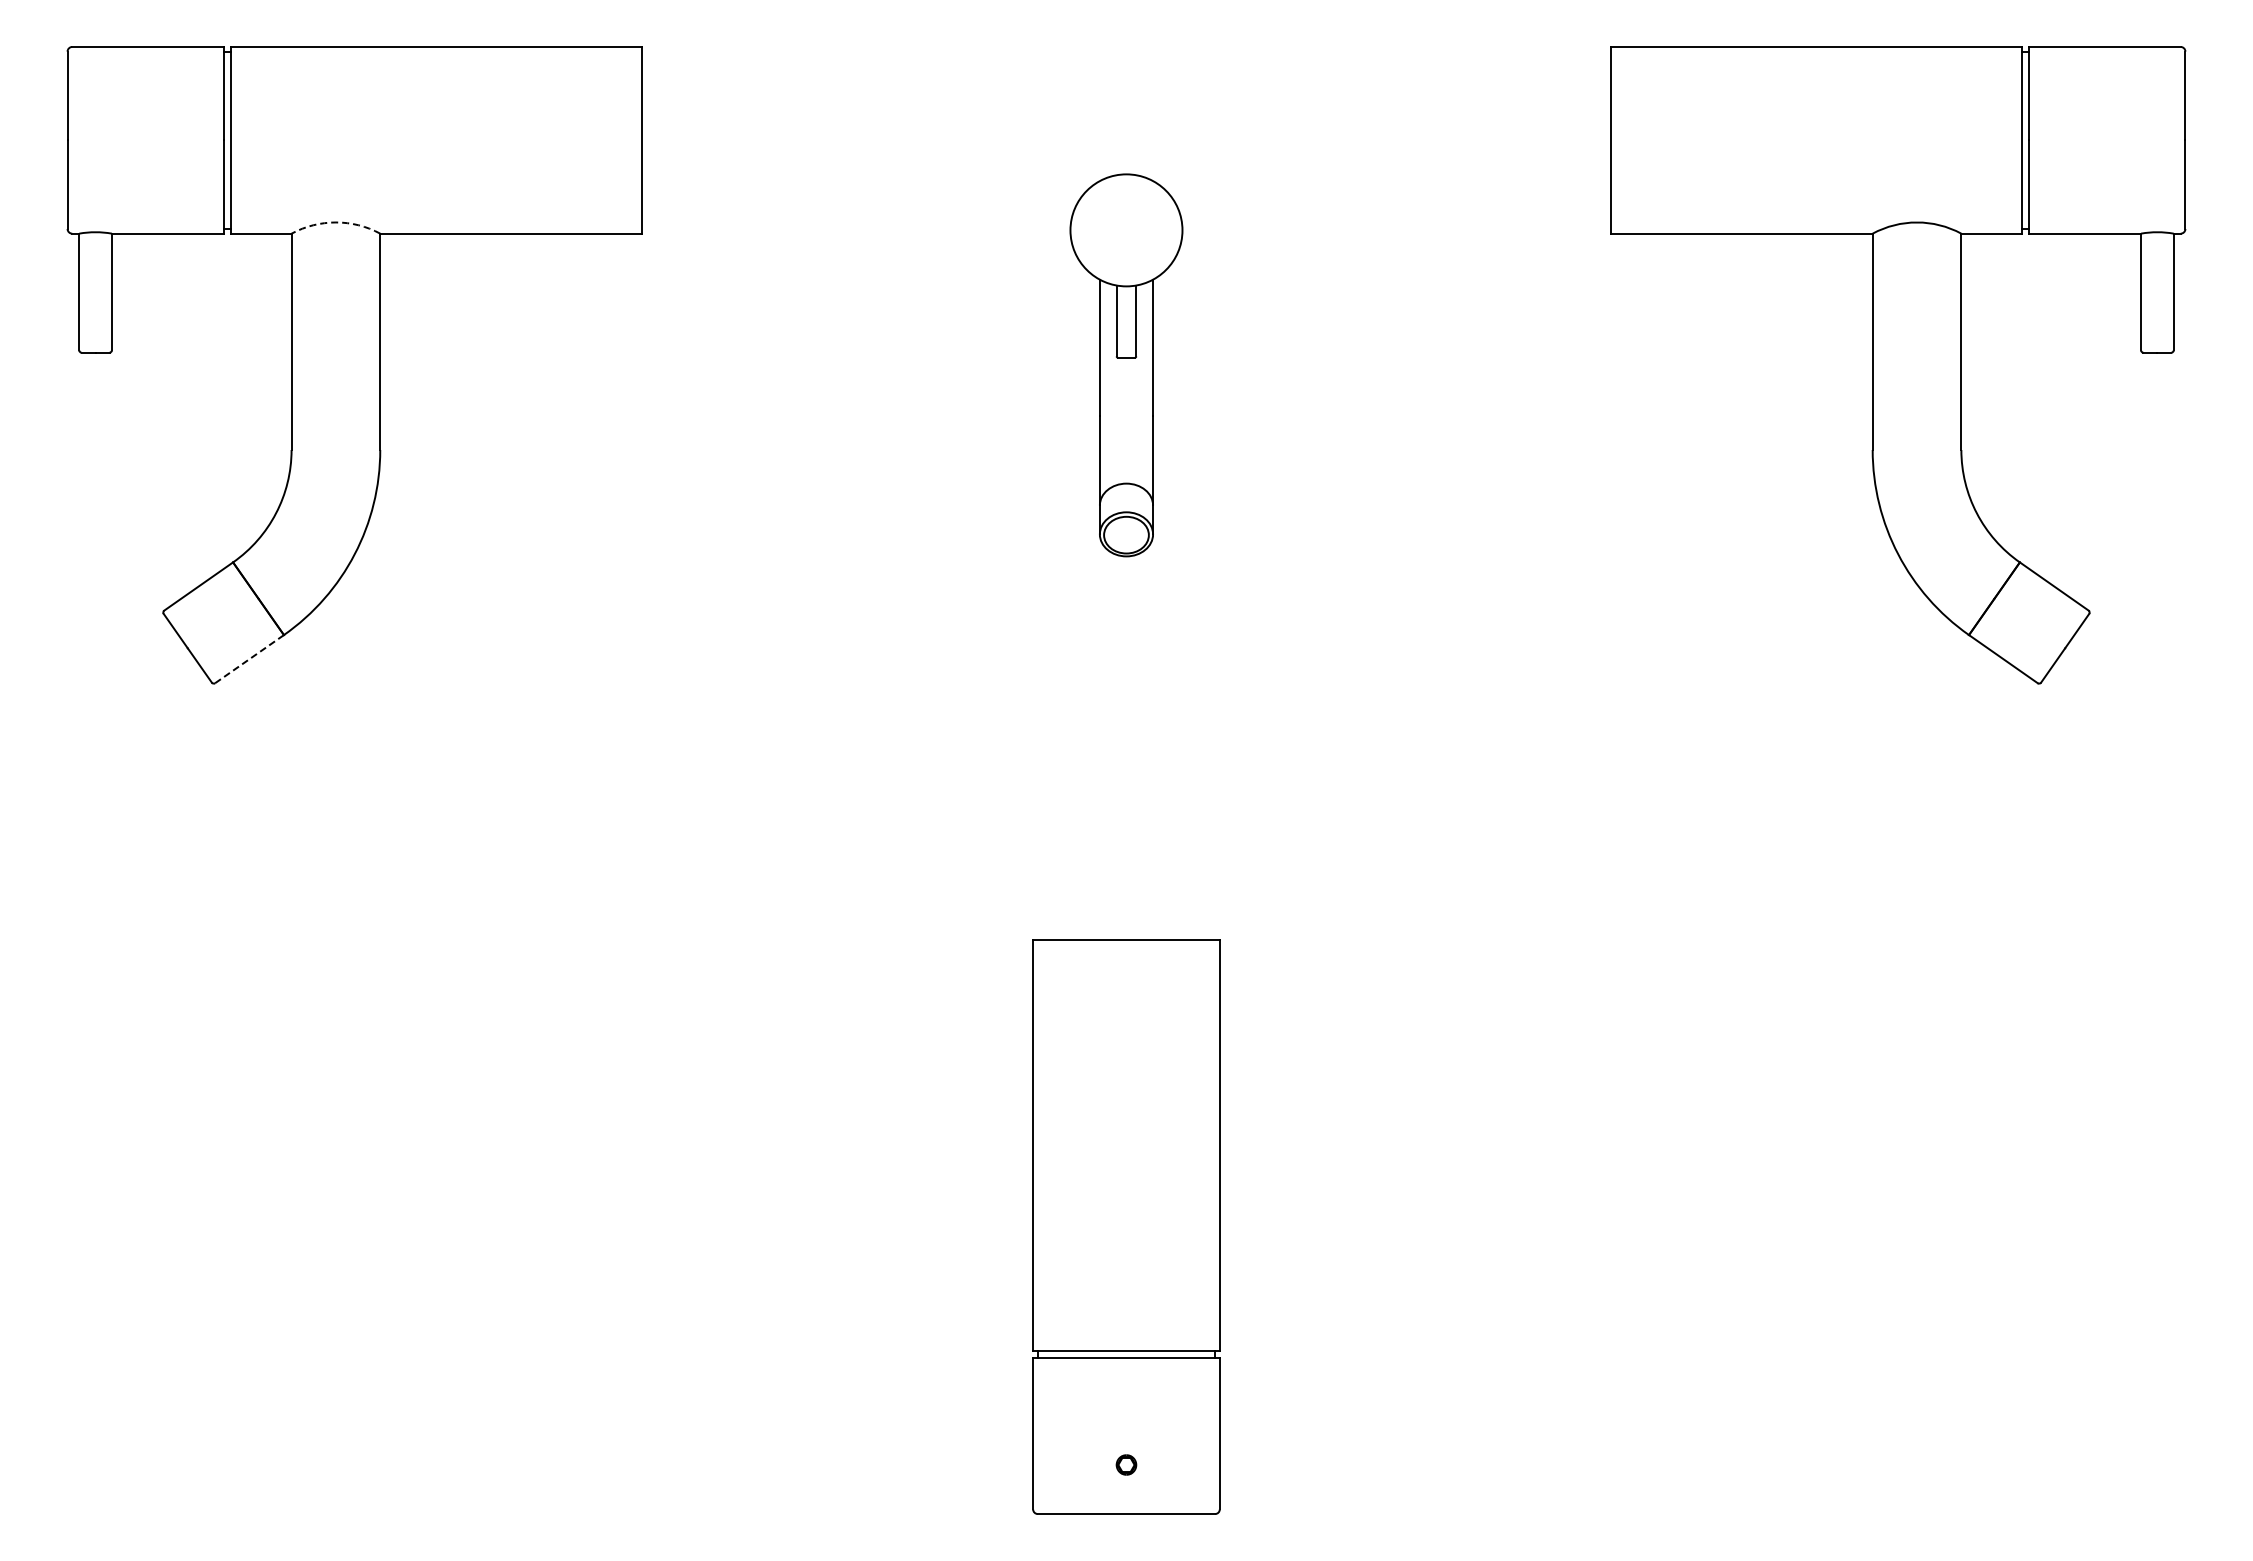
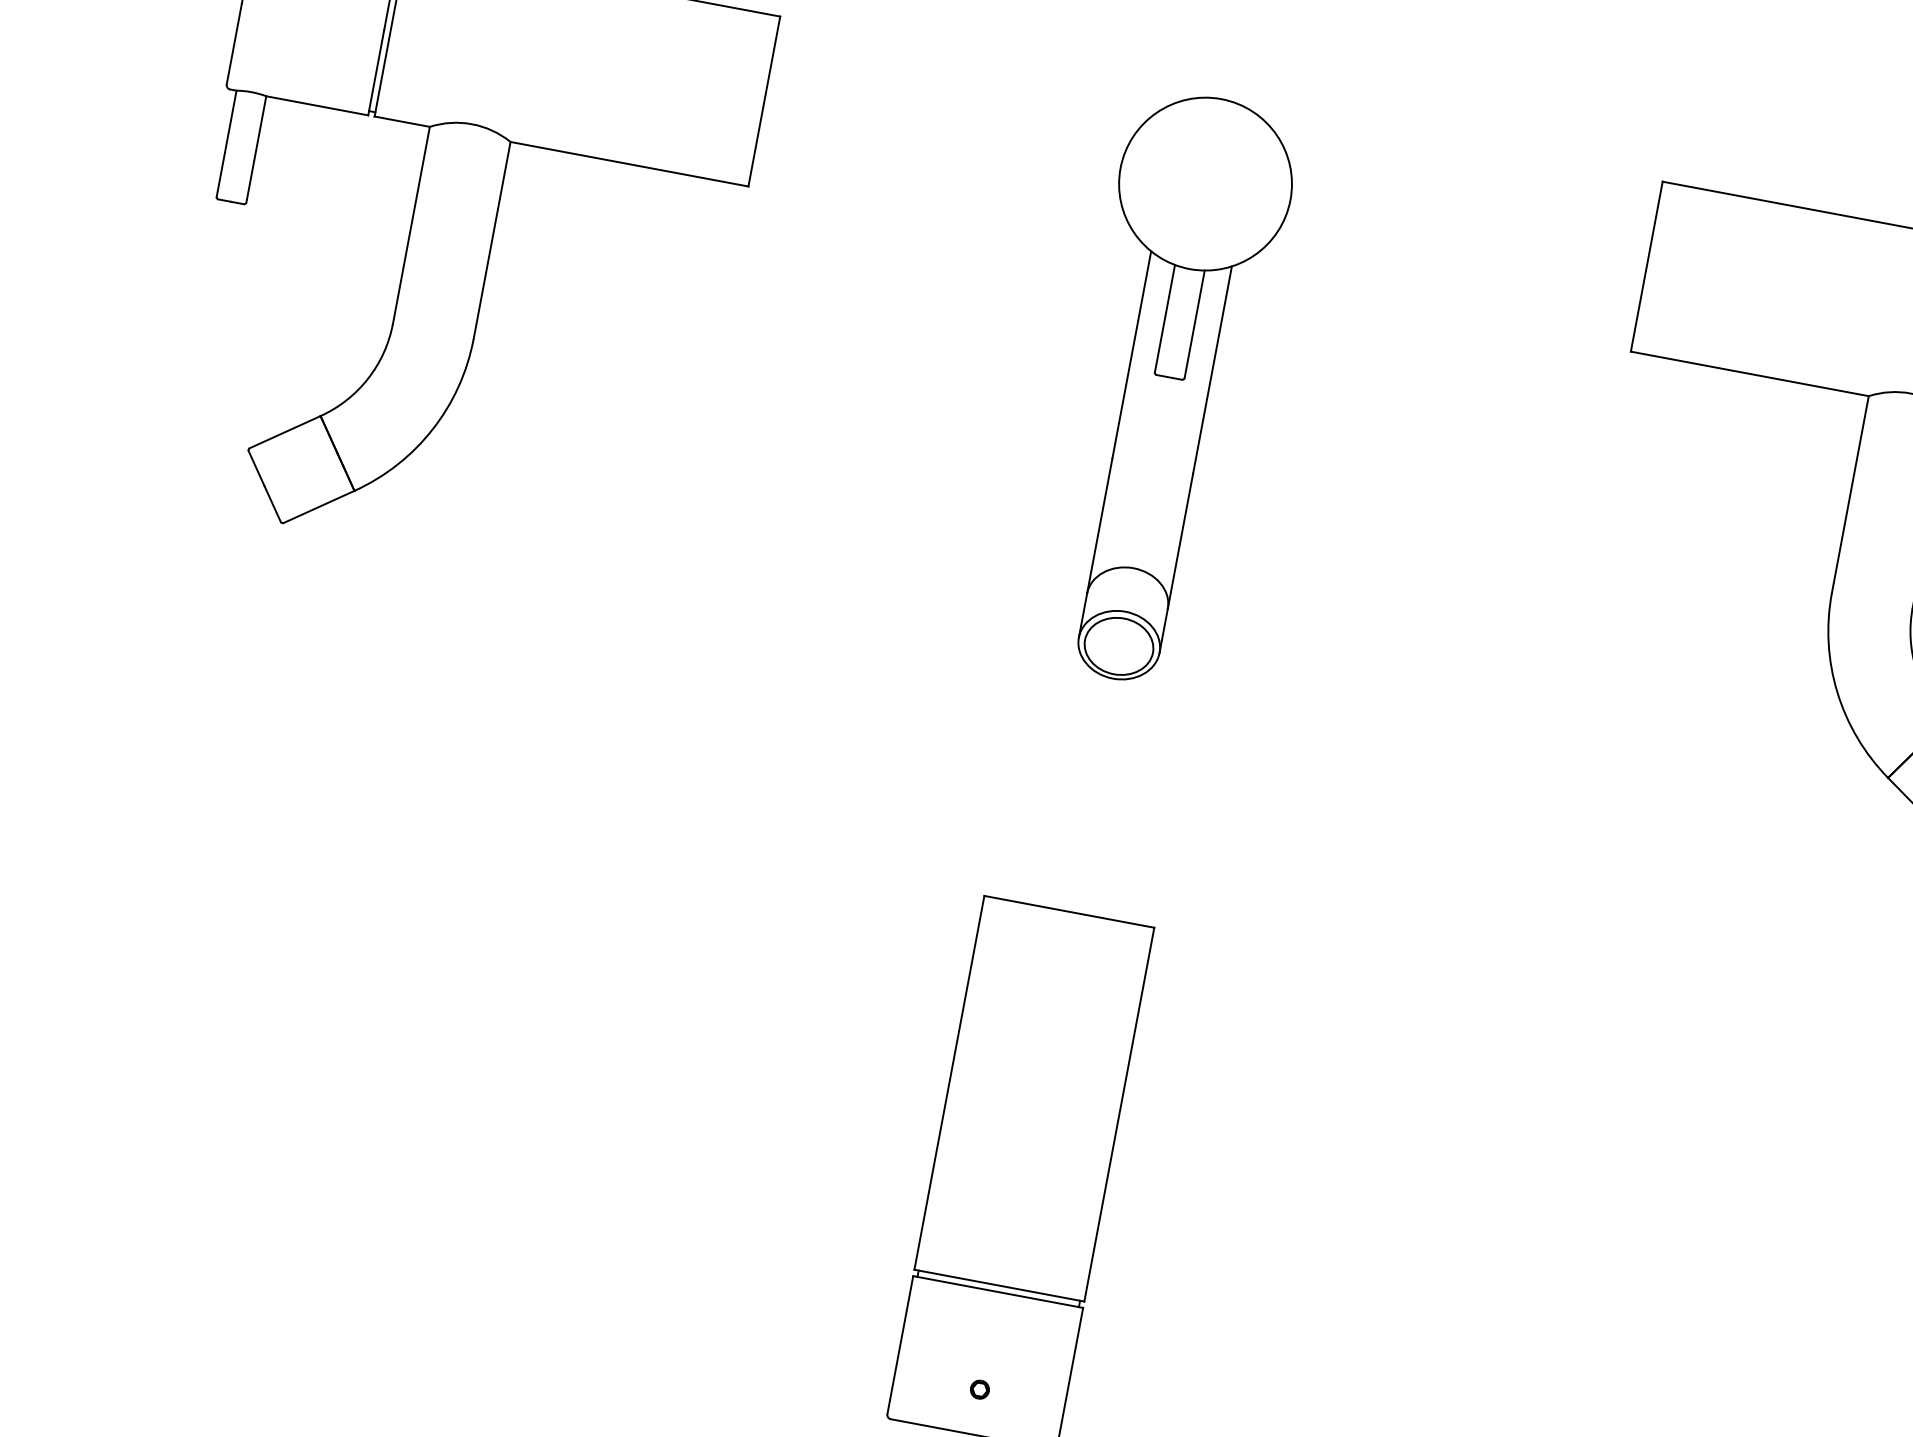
arc: (335, 222) -> (471, 124), dashed -> solid
part: (1126, 365) -> (1167, 389), size x1.67
line: (249, 659) -> (318, 507), dashed -> solid

